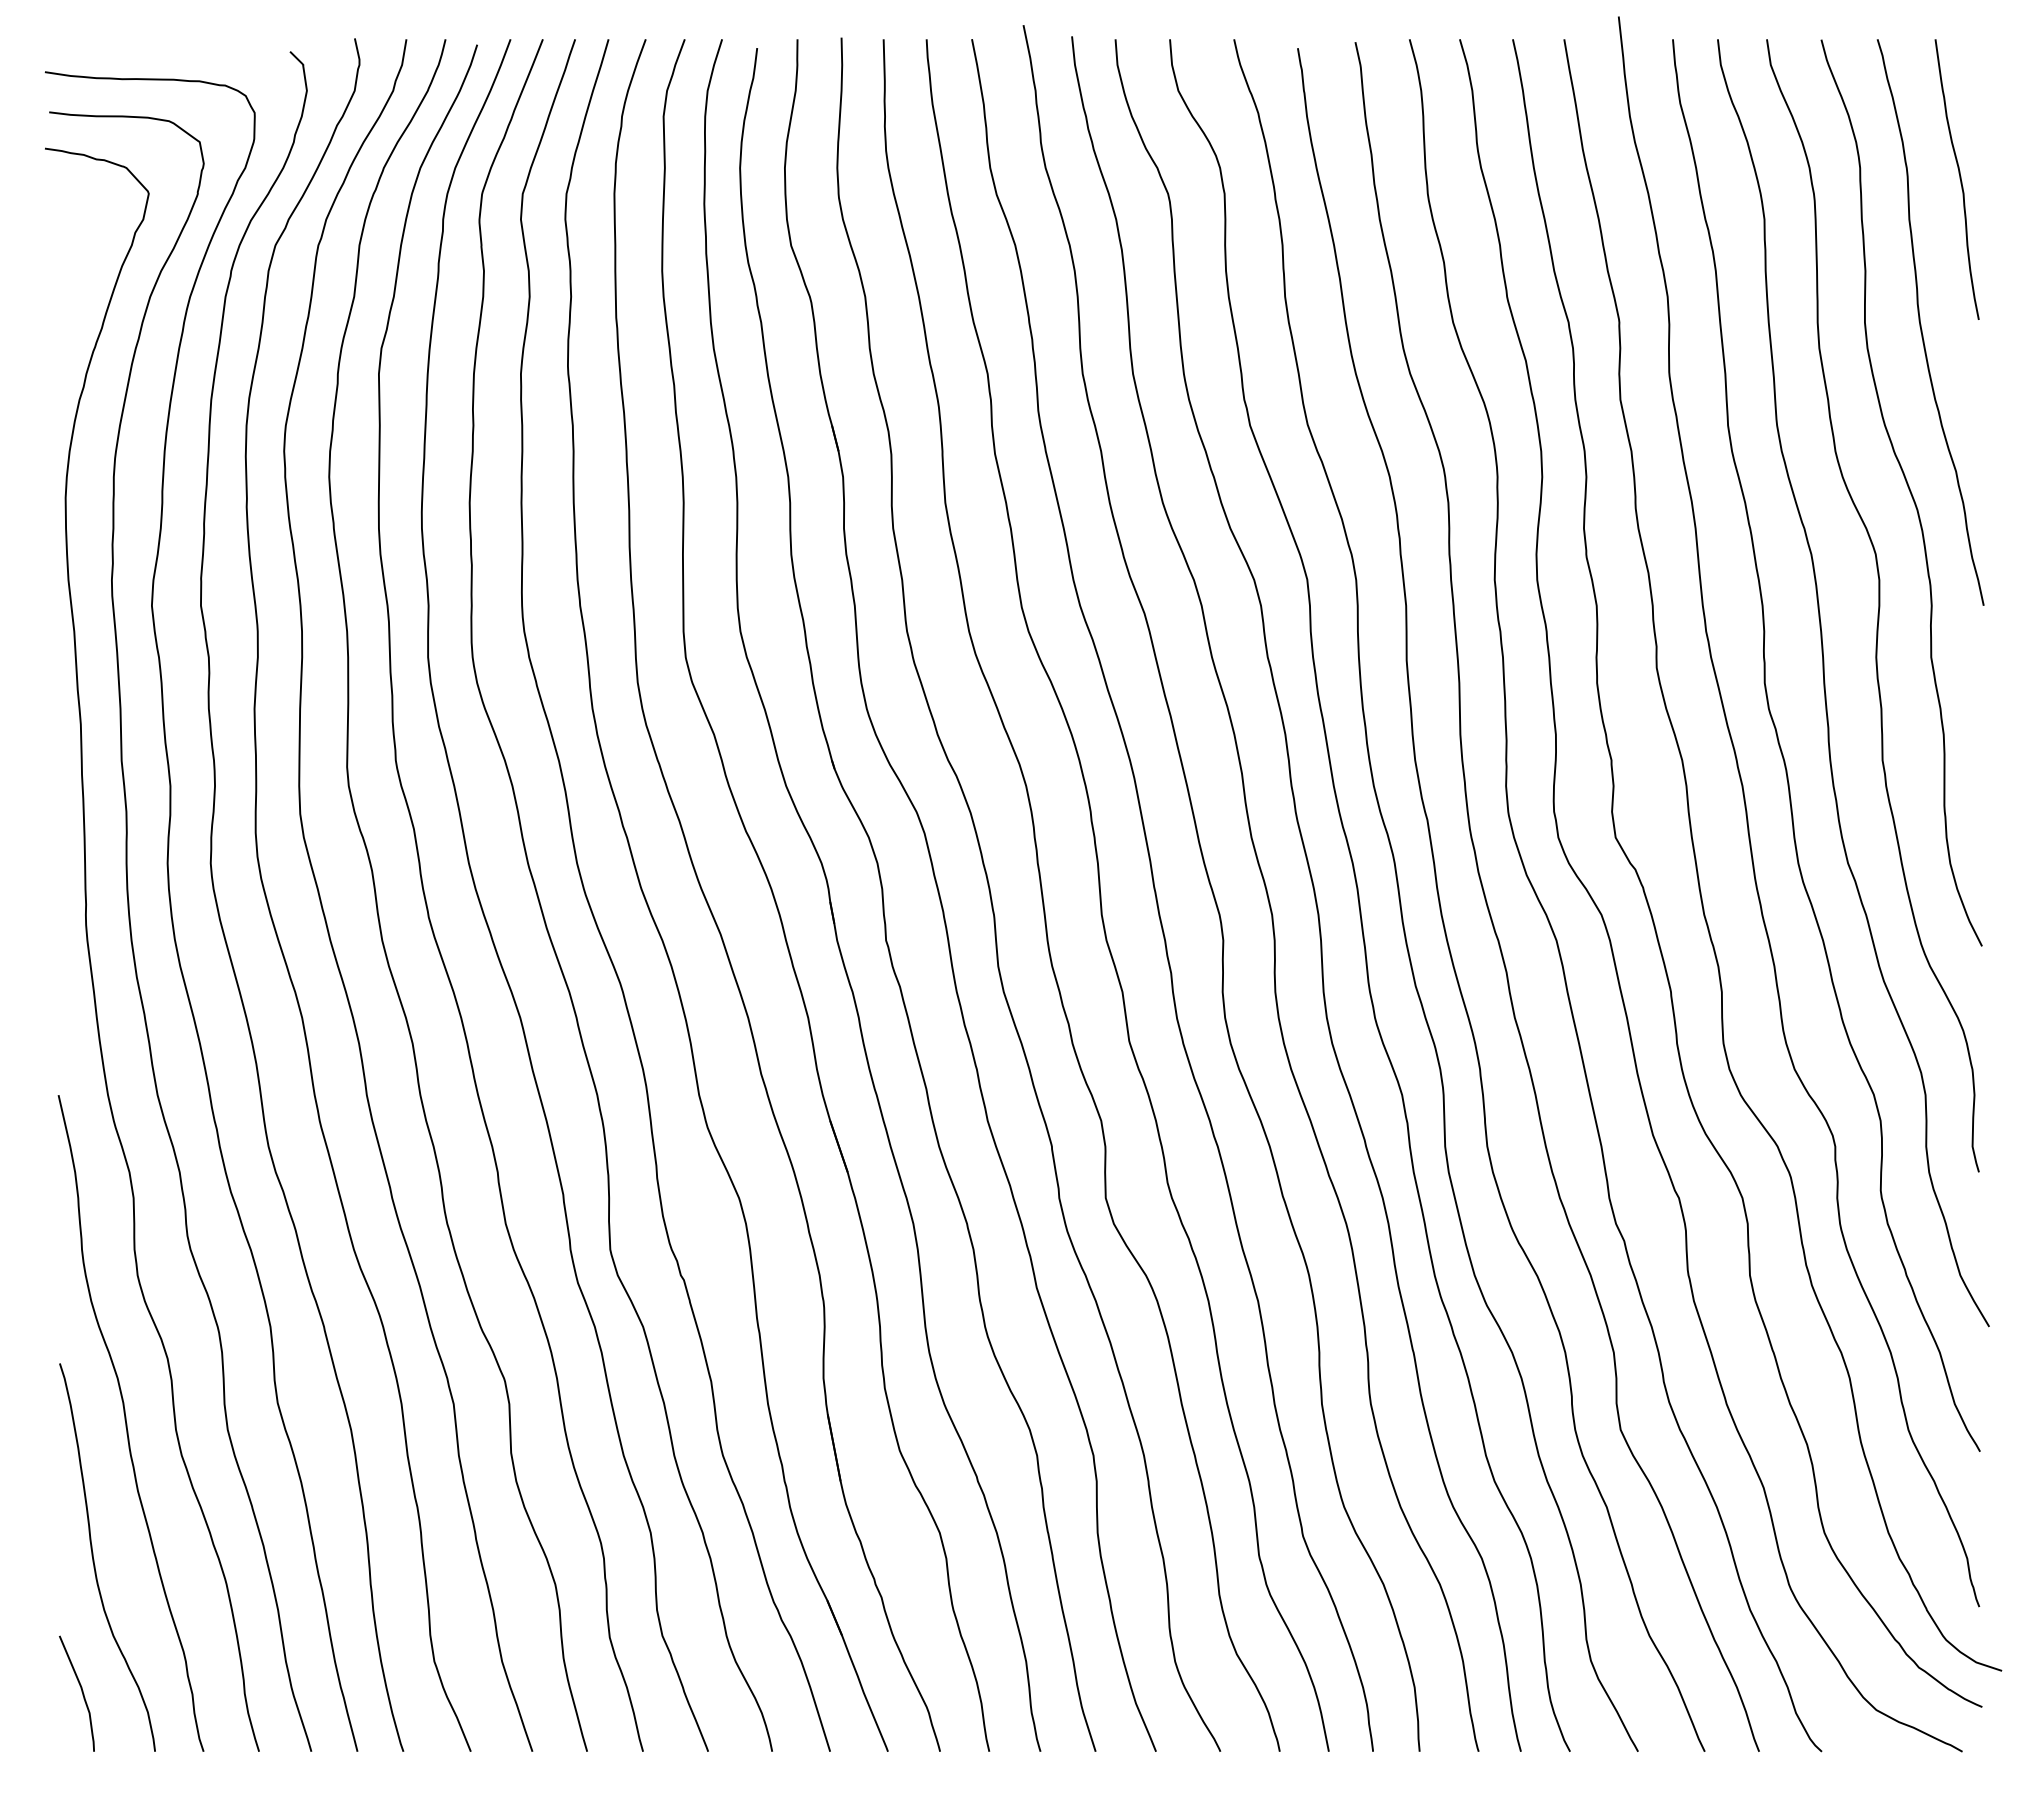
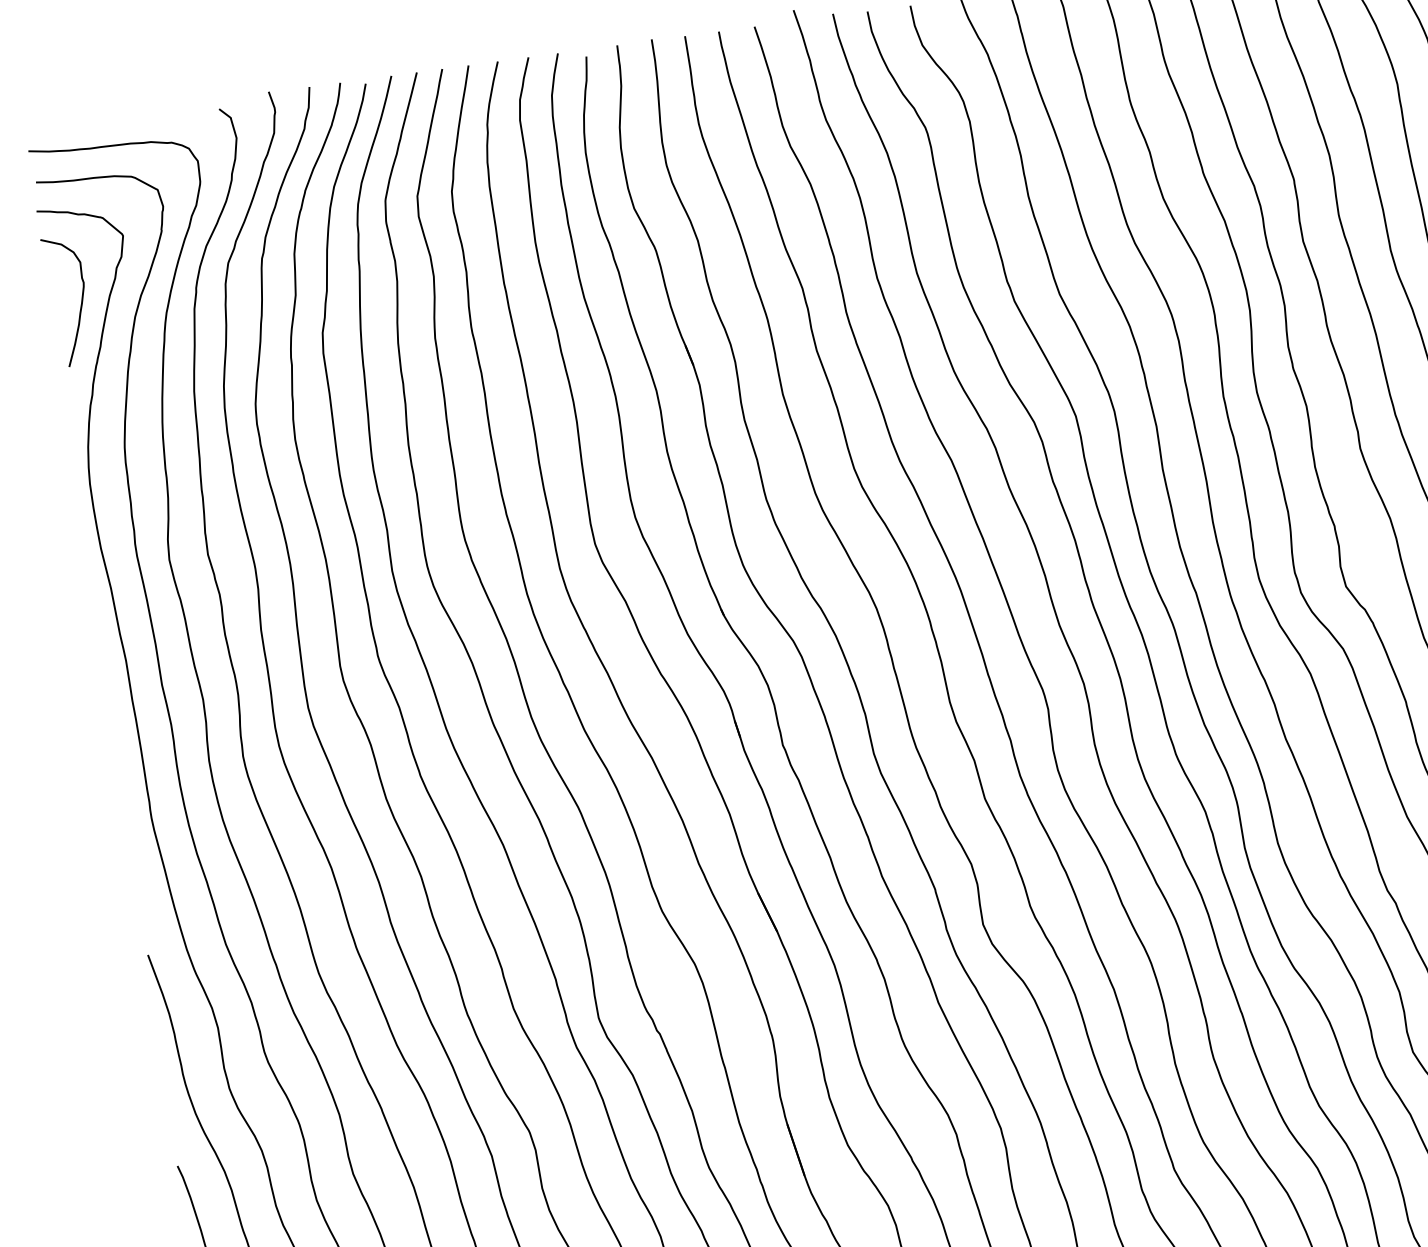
curve: (84, 272) -> (80, 304), added

